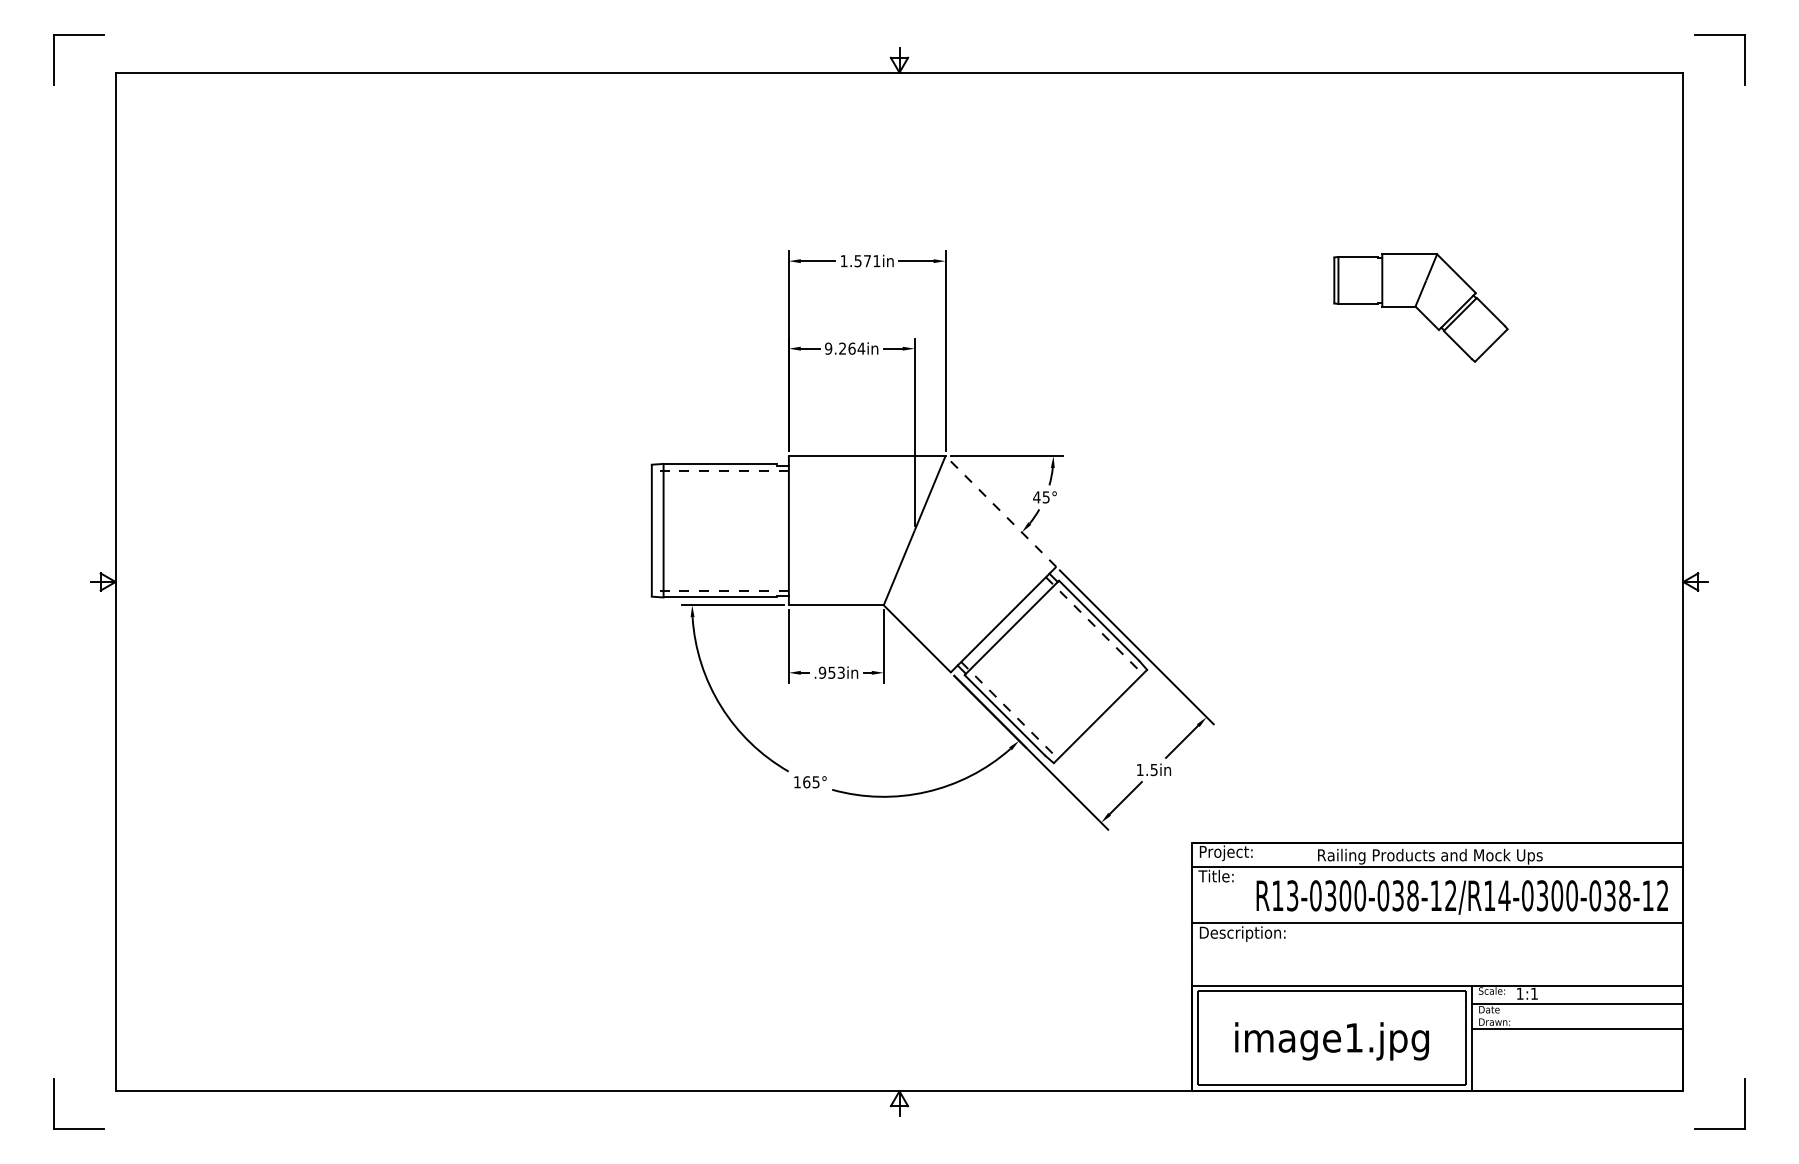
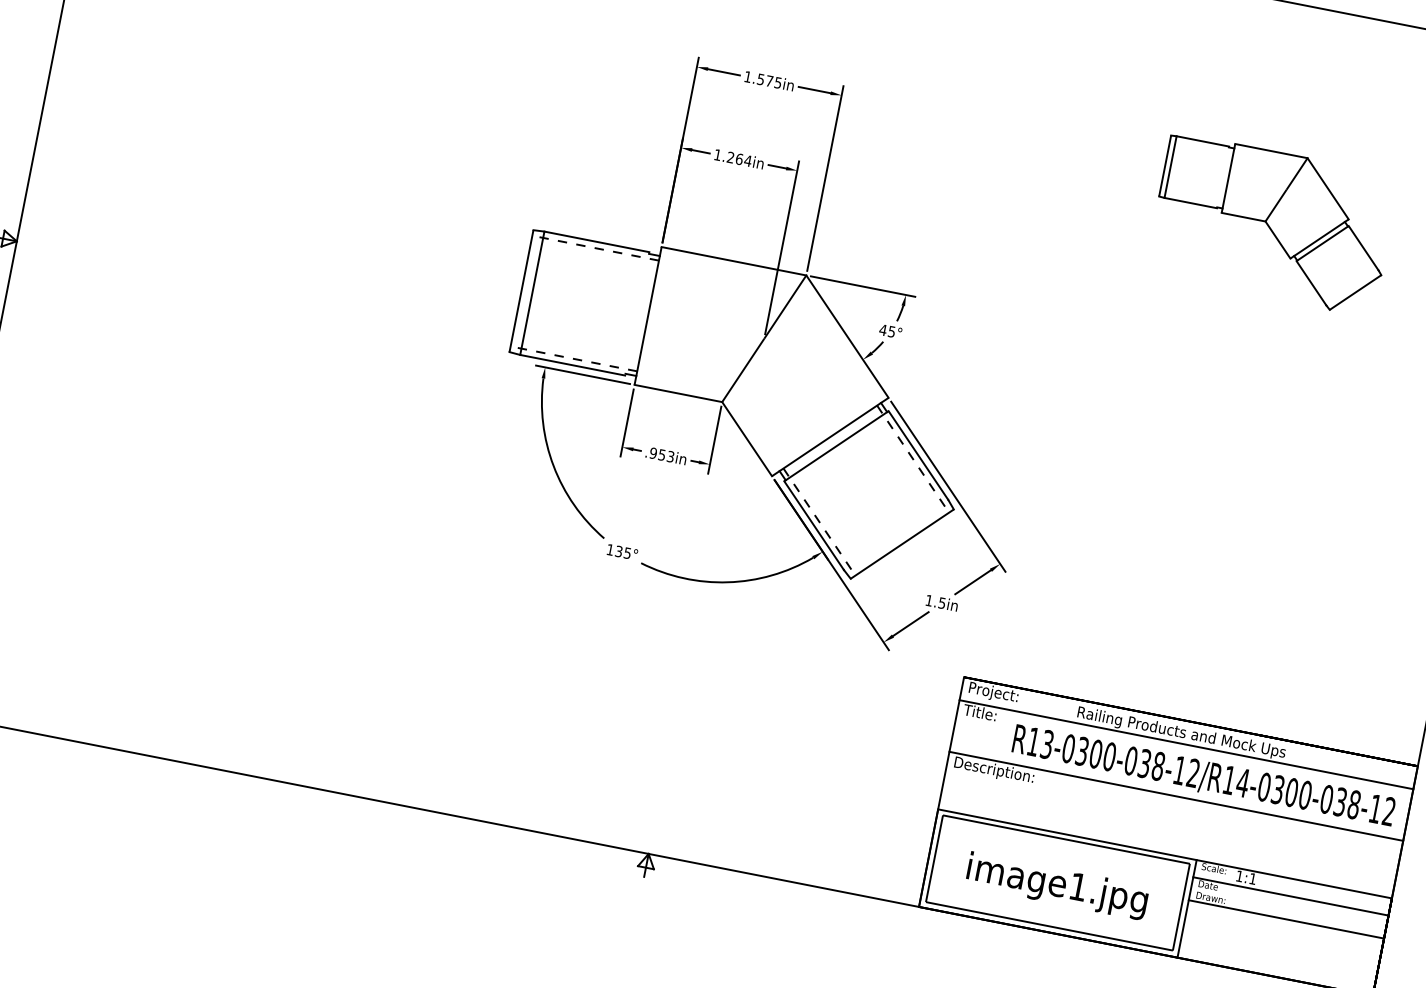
text: (876, 261) -> (777, 83), 1.571in -> 1.575in
part: (1420, 307) -> (1272, 224), size x1.43
text: (828, 348) -> (717, 154), 9.264in -> 1.264in
line: (1000, 511) -> (847, 336), dashed -> solid
text: (806, 782) -> (618, 551), 165° -> 135°

